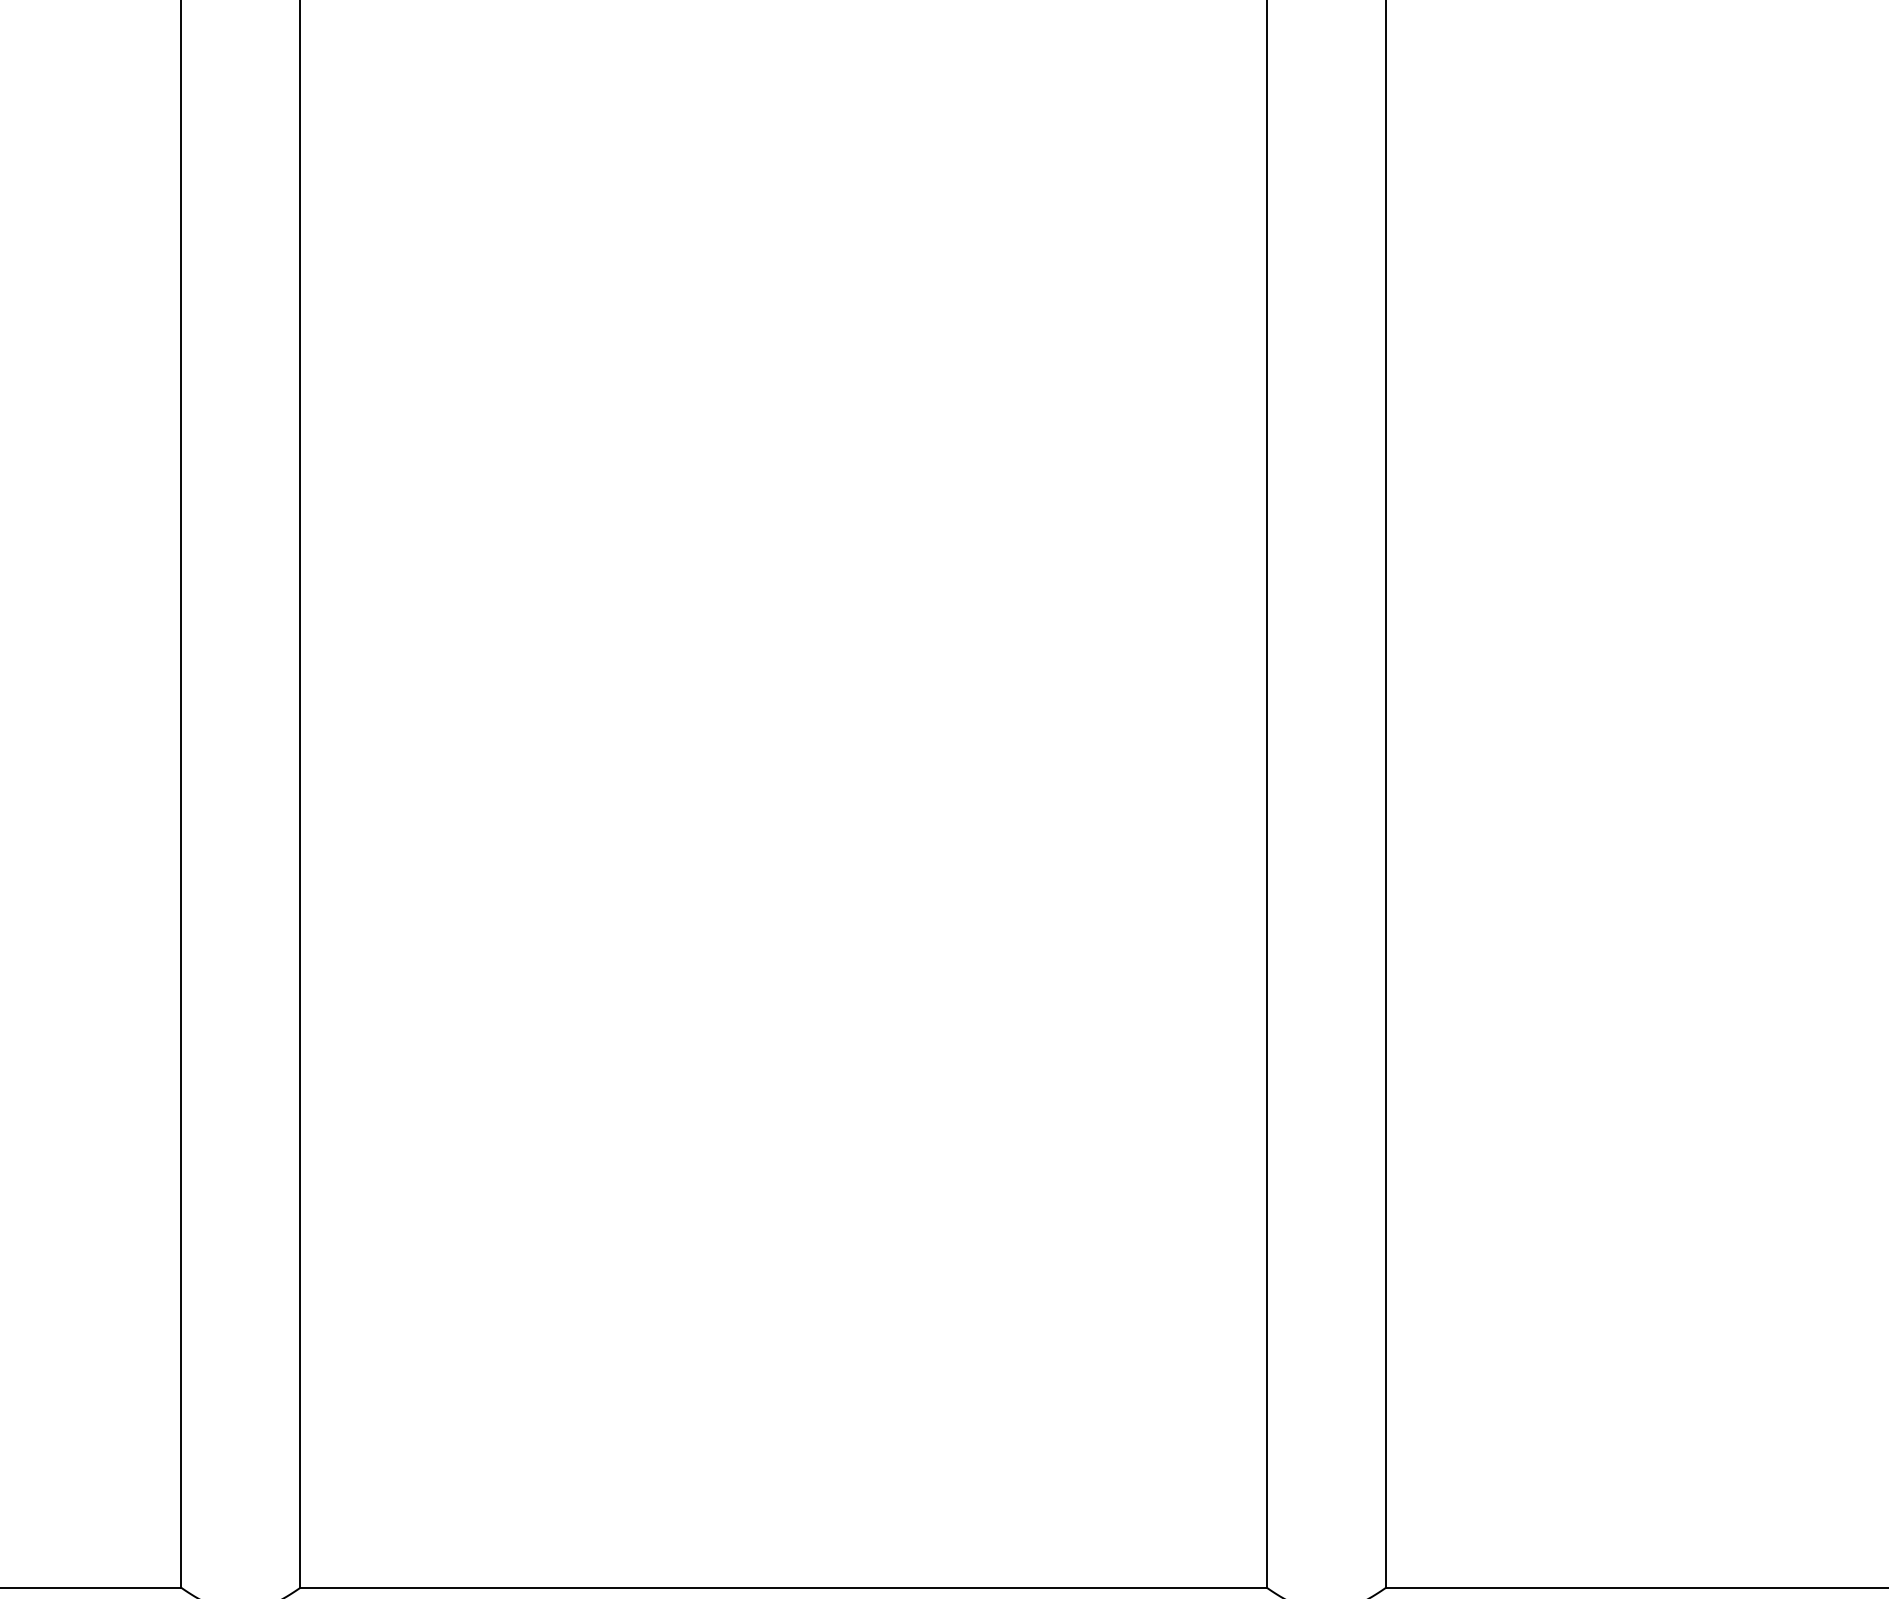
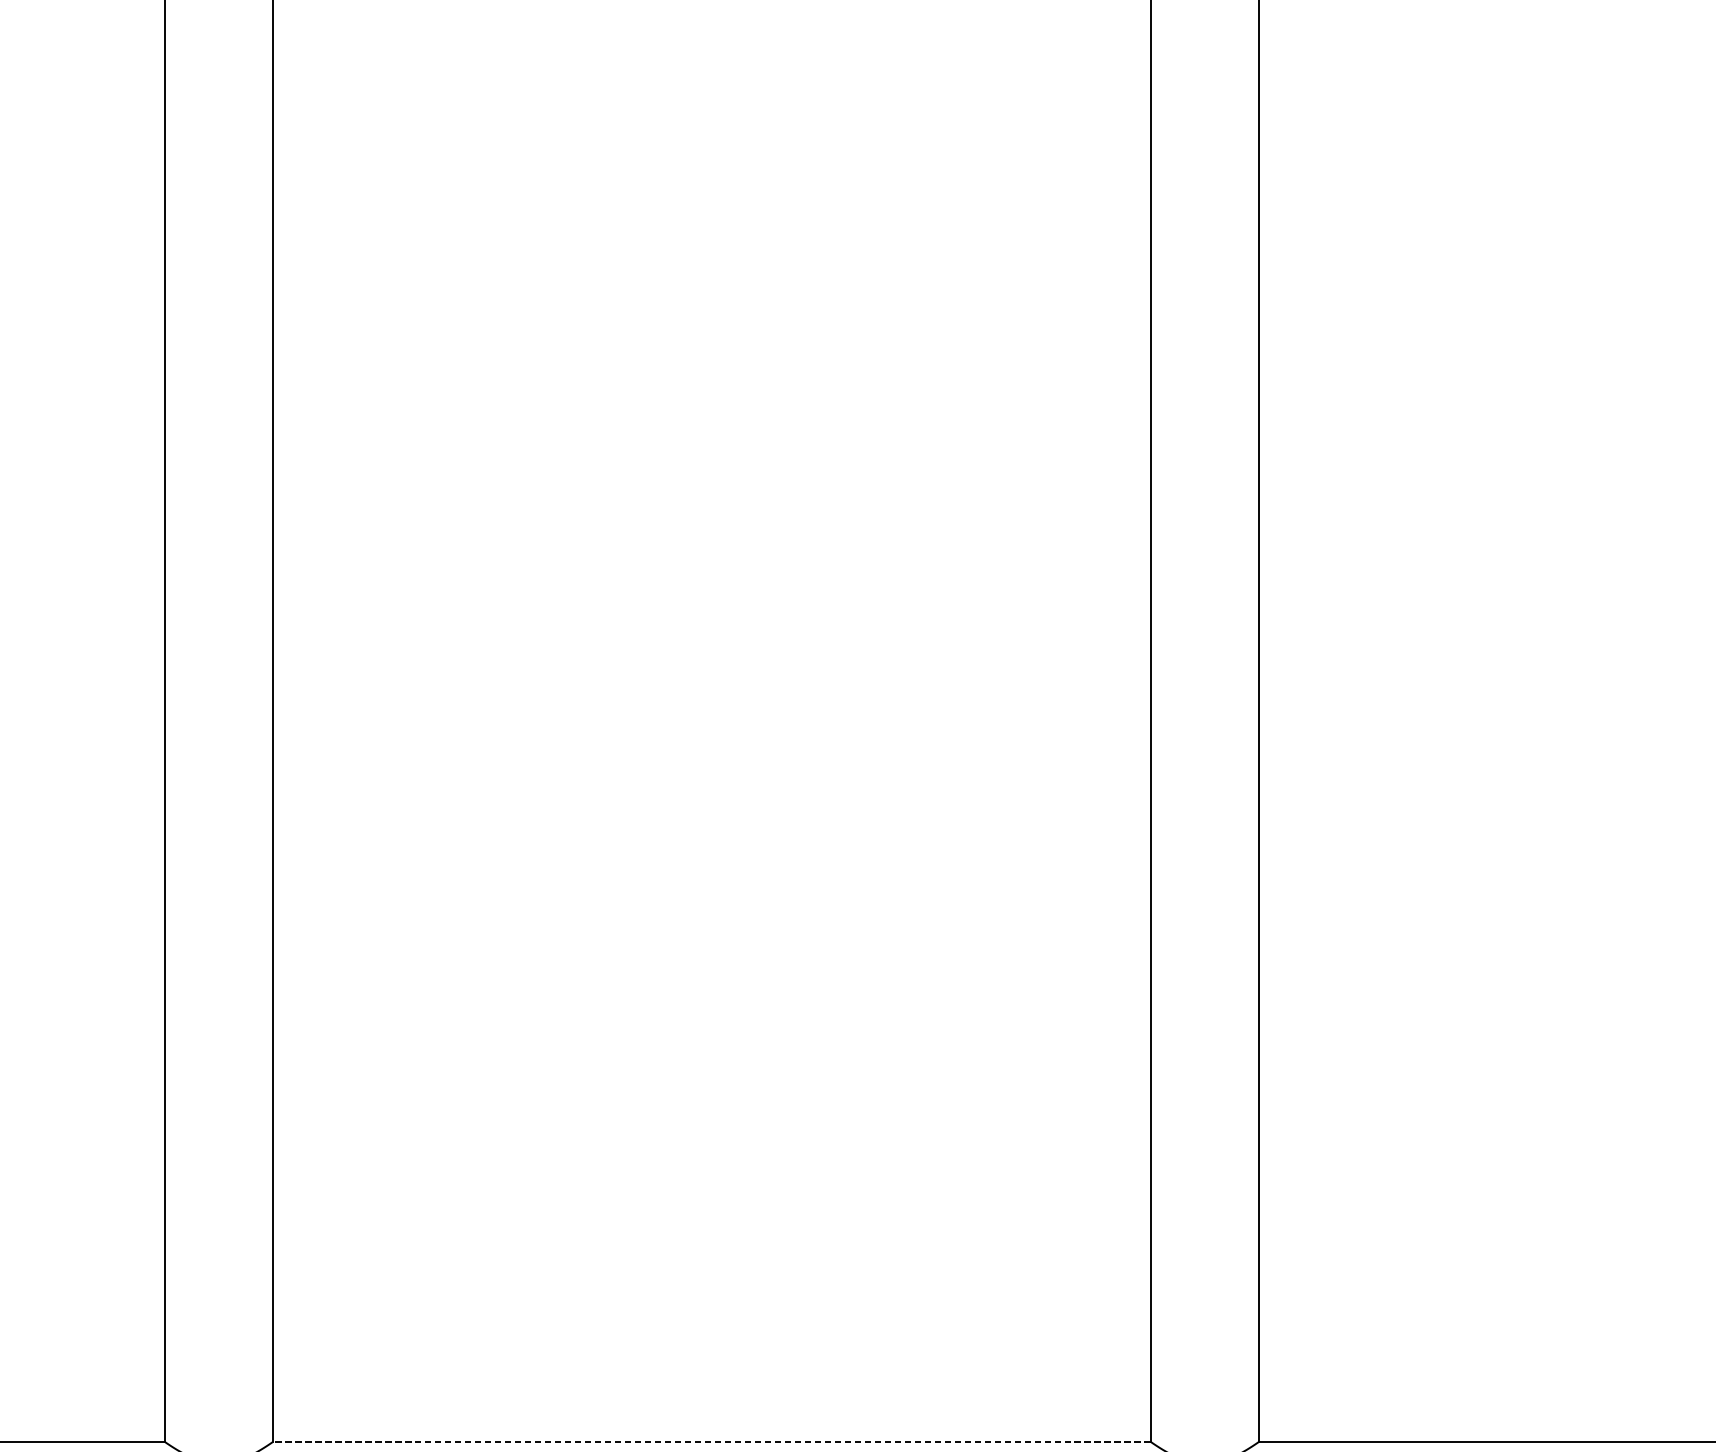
line: (783, 1587) -> (711, 1441), solid -> dashed

